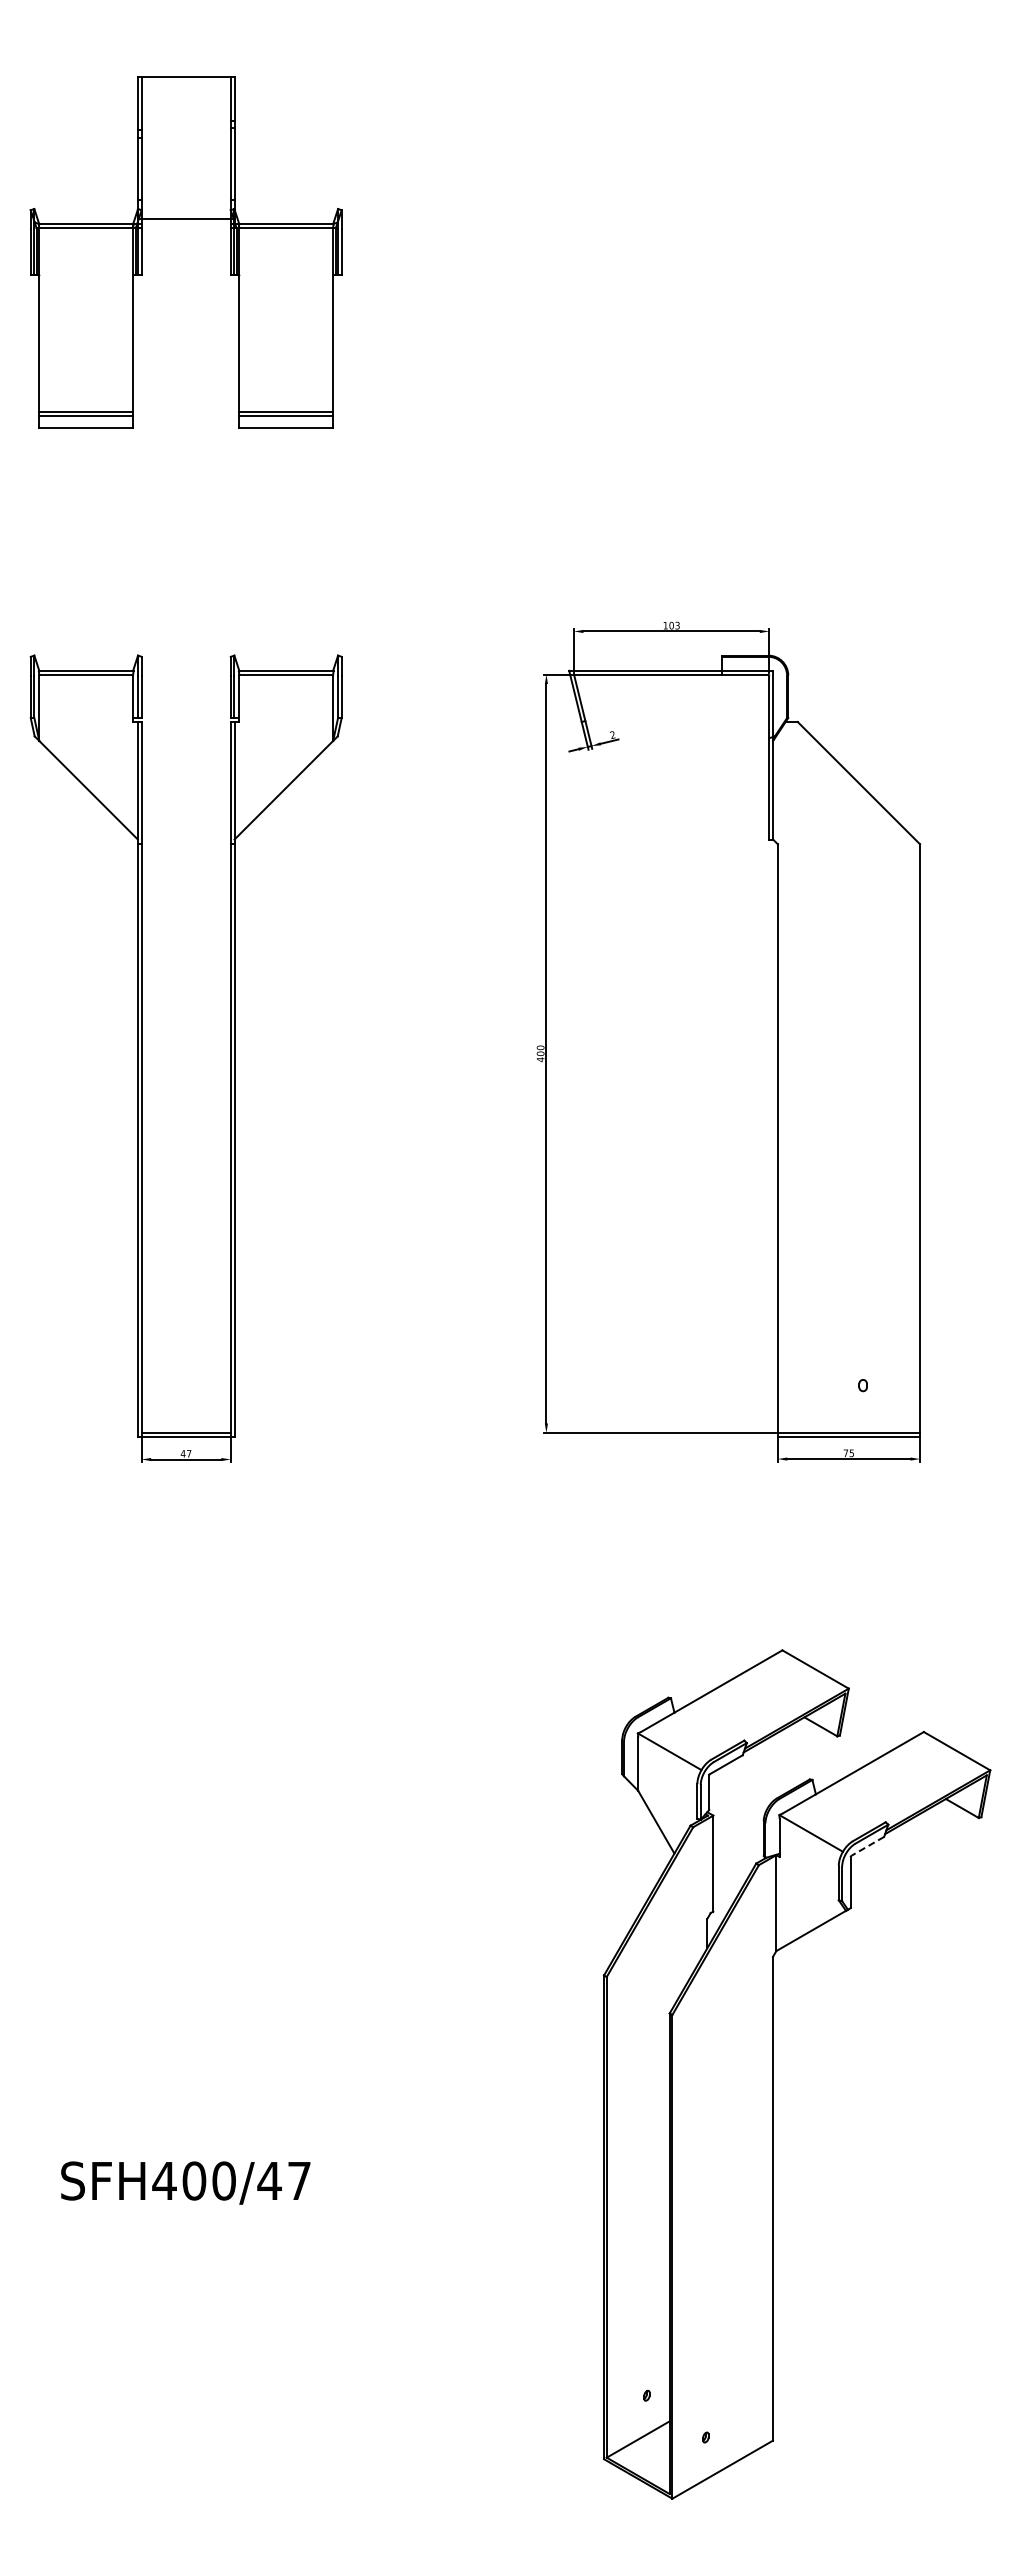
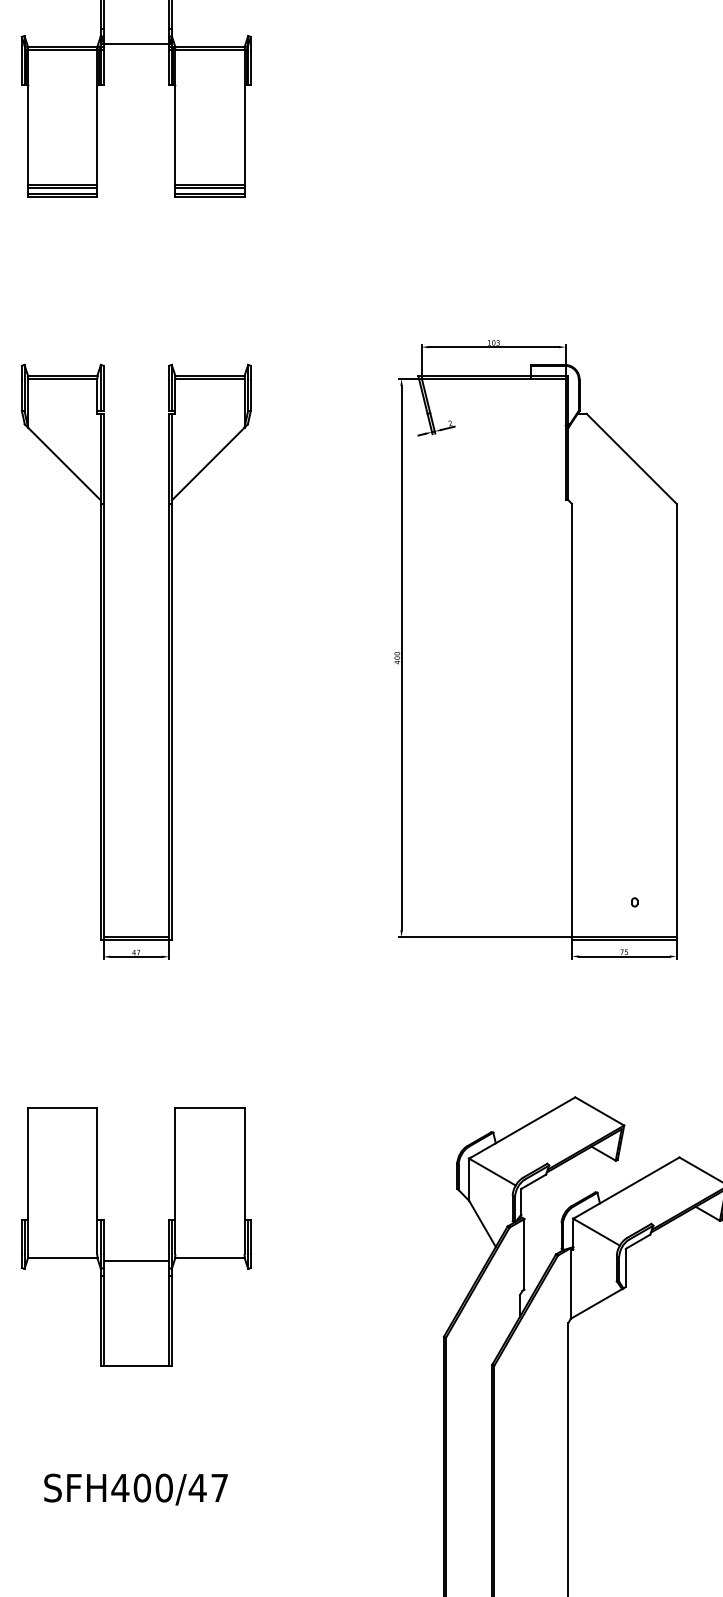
line: (86, 423) -> (62, 194), added
line: (286, 423) -> (210, 194), added
line: (867, 1846) -> (637, 1241), dashed -> solid
part: (185, 1872) -> (135, 1260), added

